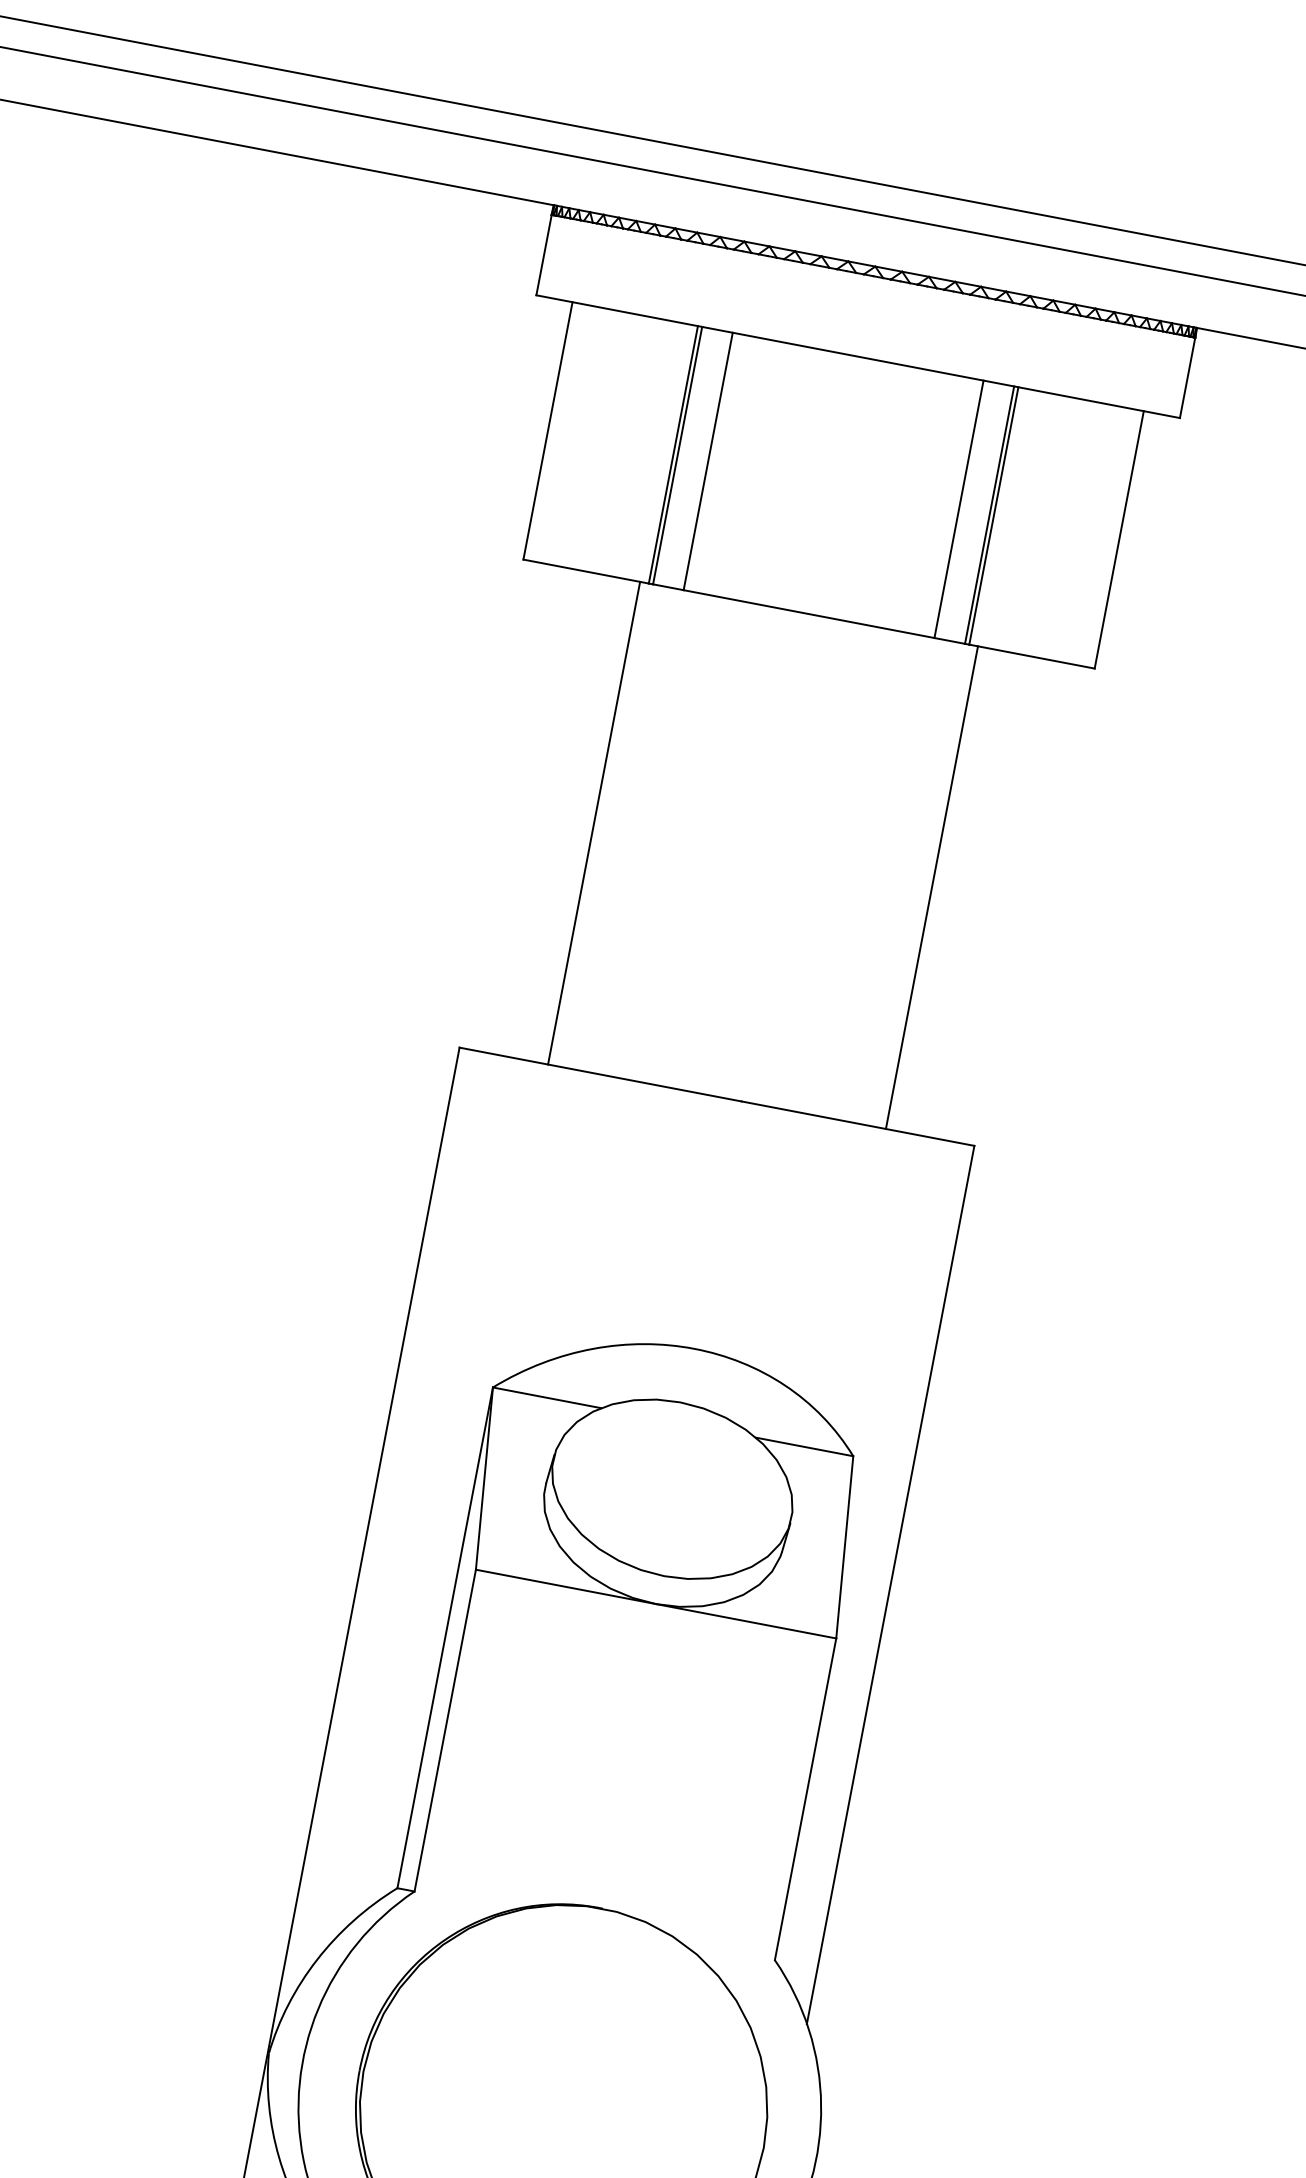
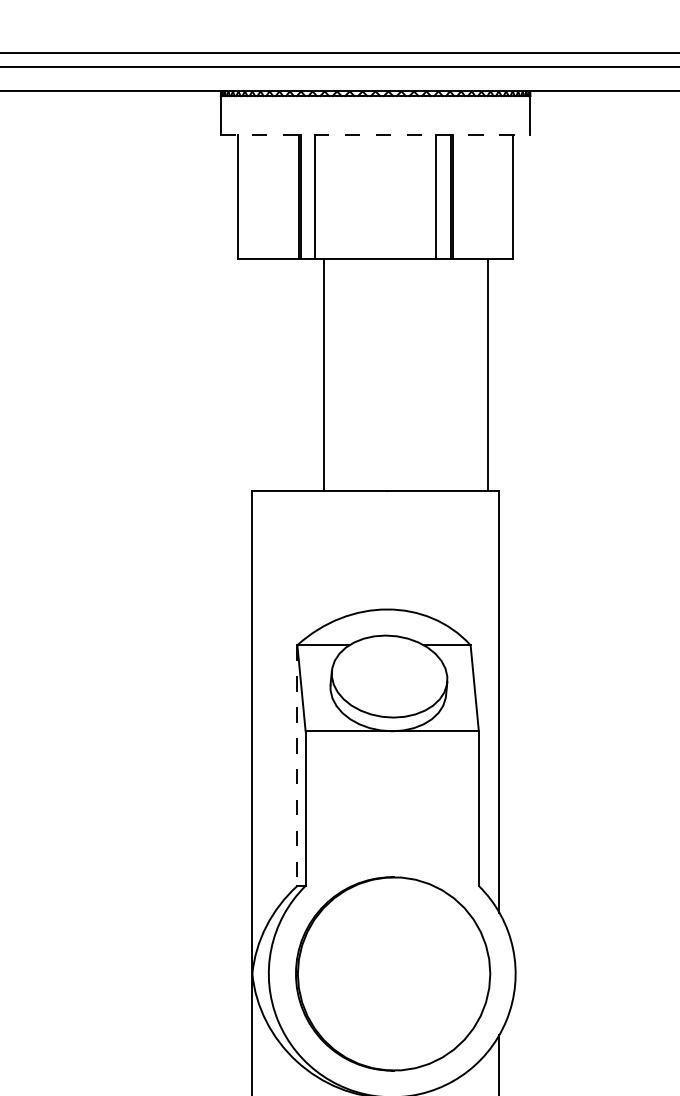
line: (858, 356) -> (375, 134), solid -> dashed
line: (594, 823) -> (324, 374), moved
line: (931, 887) -> (487, 374), moved
line: (445, 1639) -> (297, 766), solid -> dashed

